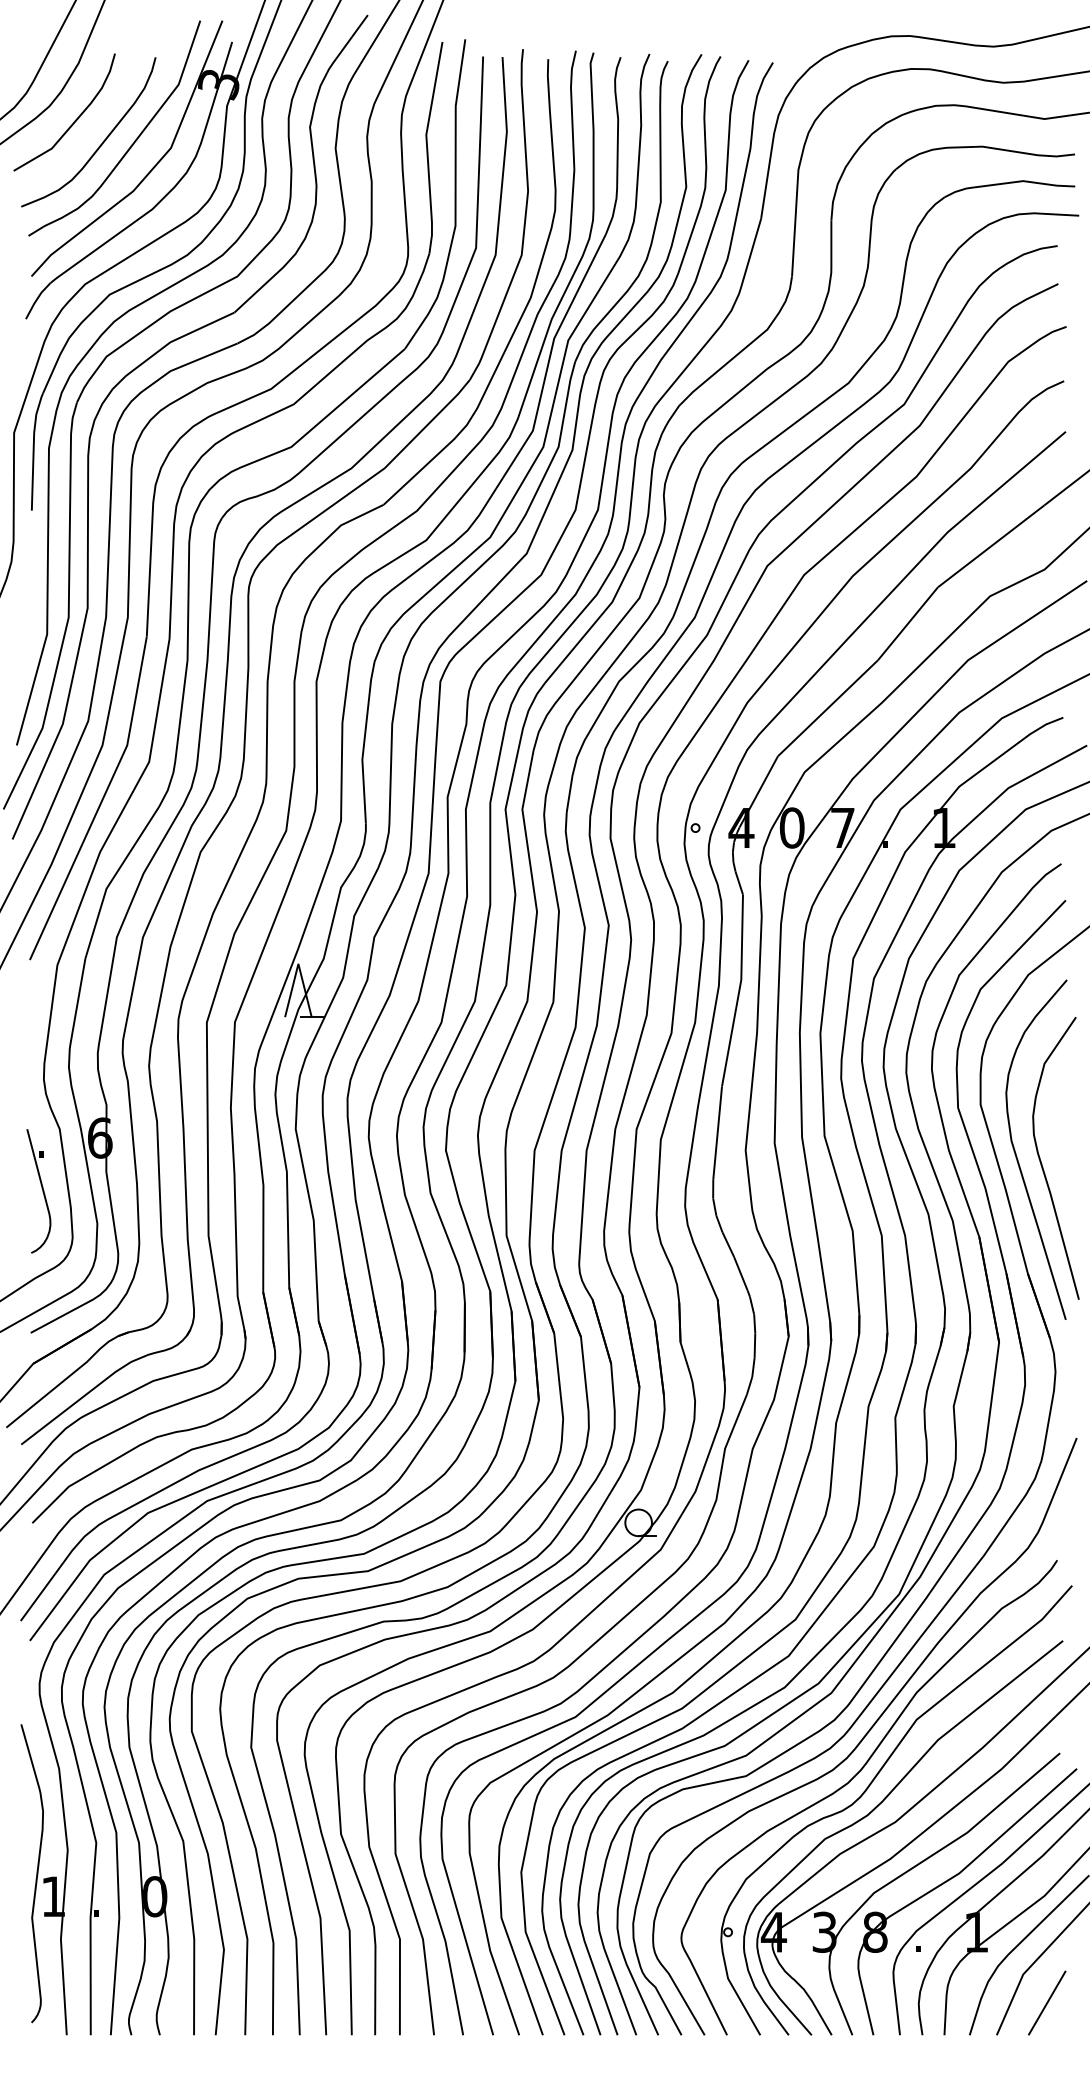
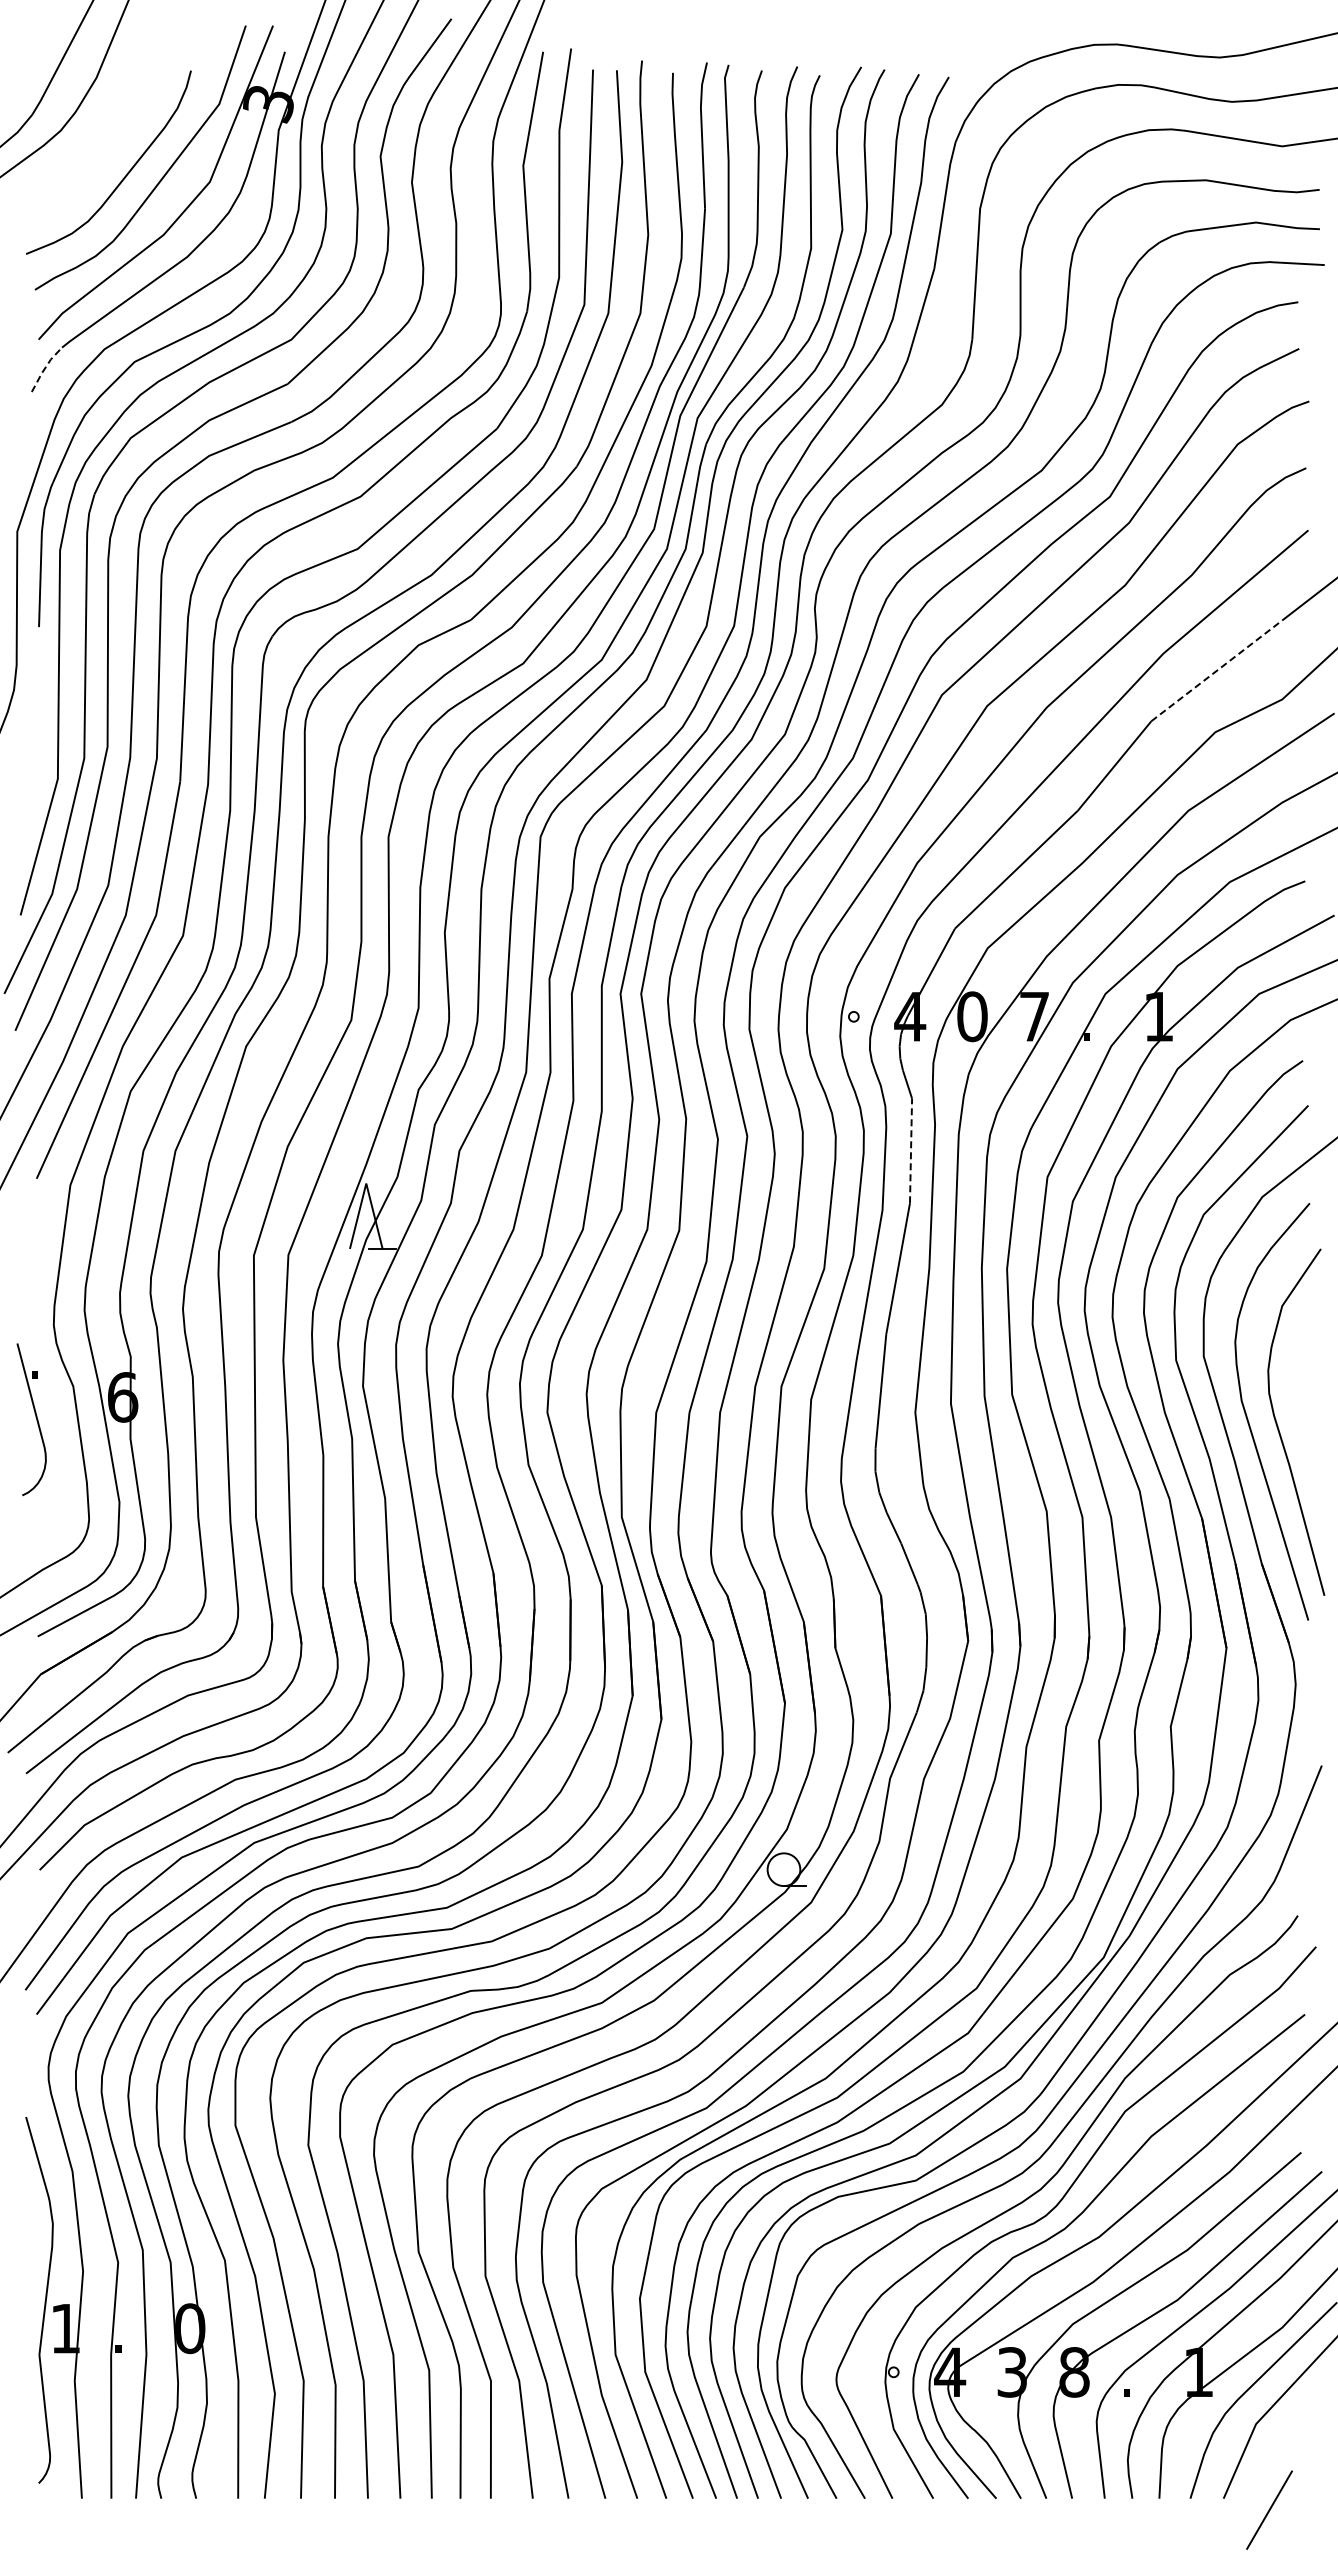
curve: (74, 120) -> (91, 148), removed
line: (37, 299) -> (45, 368), solid -> dashed
line: (990, 545) -> (1216, 670), solid -> dashed
line: (742, 936) -> (911, 1150), solid -> dashed
part: (38, 1191) -> (31, 1419), moved
line: (1047, 2002) -> (1269, 2509), moved

